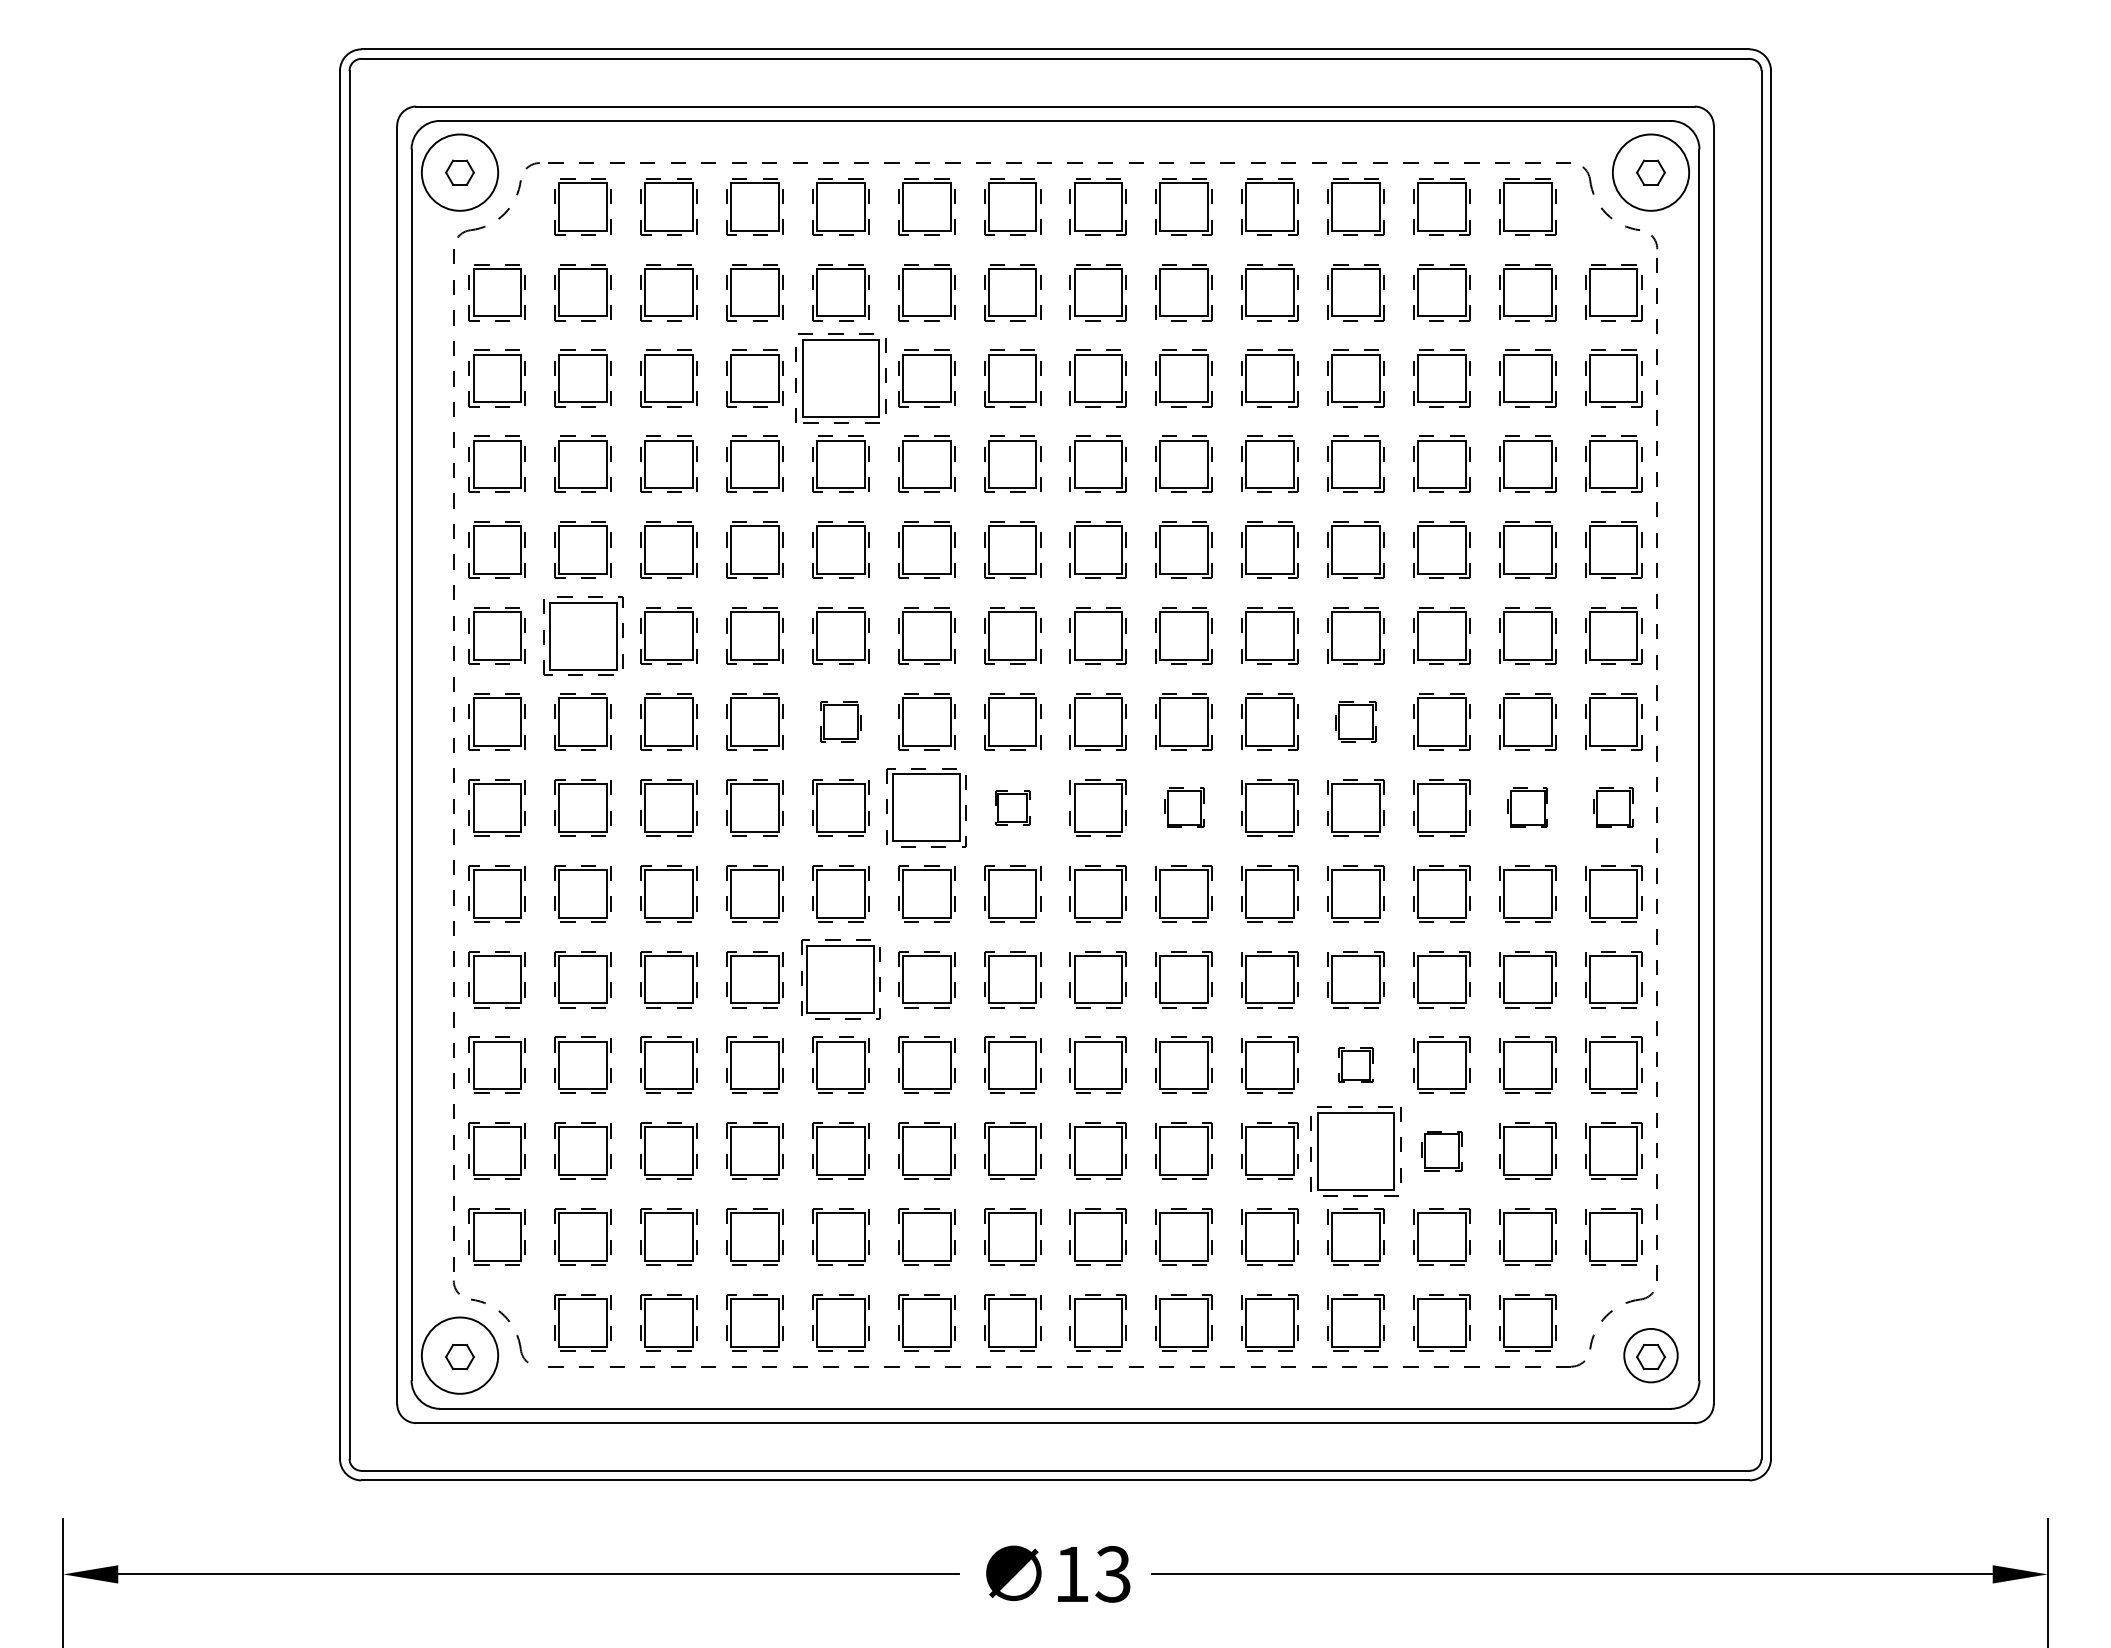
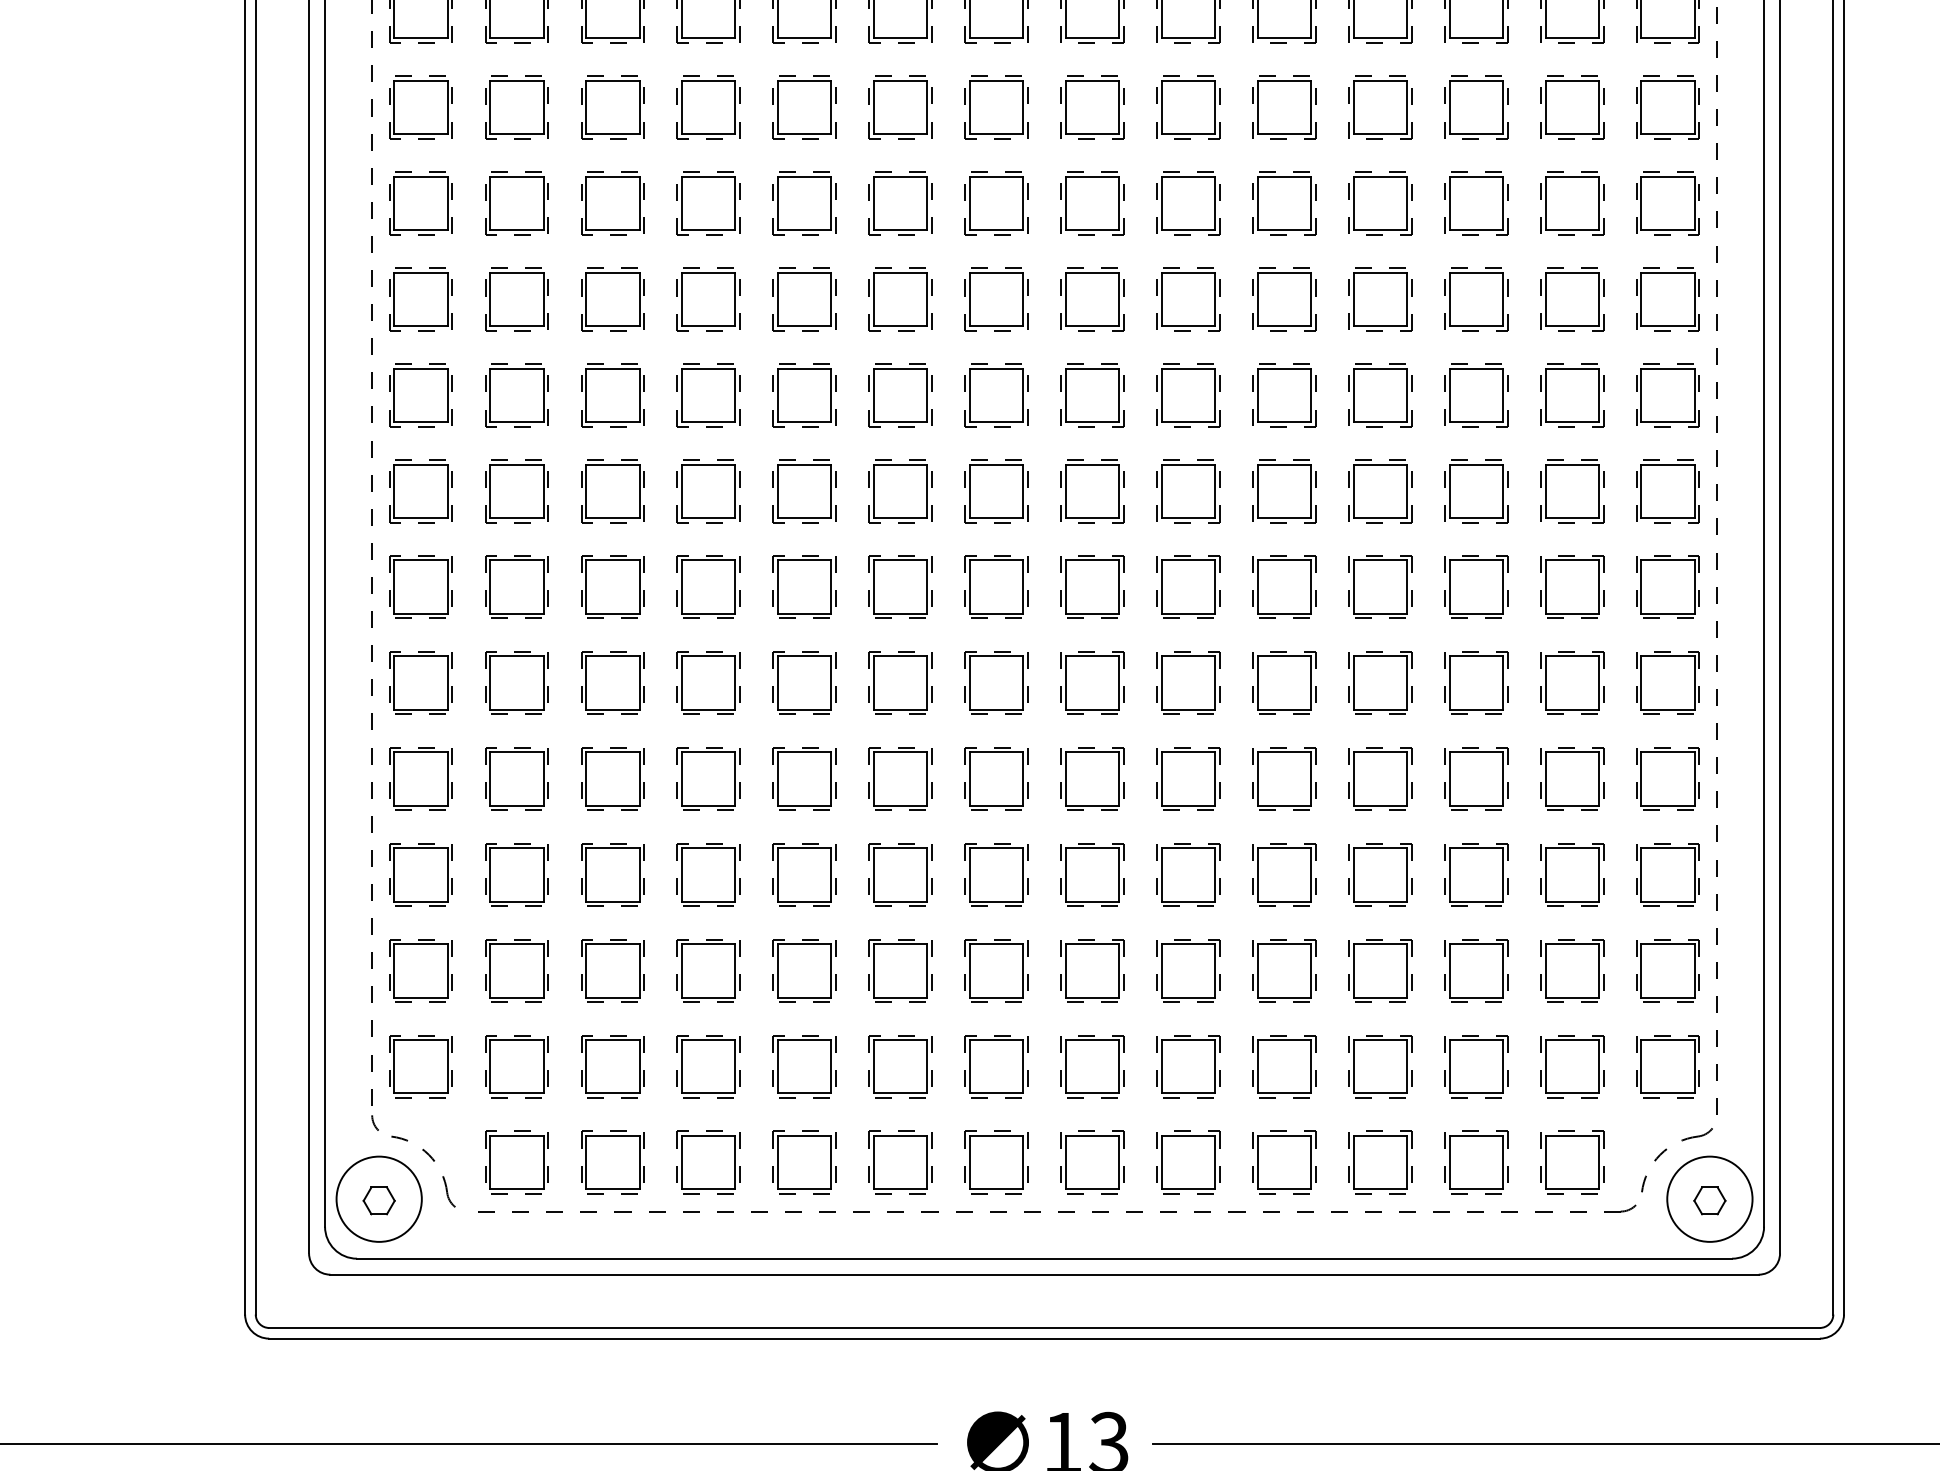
part: (840, 378) -> (804, 107), size x0.62
part: (582, 635) -> (516, 394), size x0.71
part: (840, 721) -> (804, 490), size x1.43
part: (1355, 721) -> (1379, 490), size x1.43
part: (926, 807) -> (900, 586), size x0.71
part: (1012, 807) -> (996, 586), size x1.67
part: (1183, 807) -> (1187, 586), size x1.43
part: (1527, 807) -> (1571, 586), size x1.43
part: (1613, 807) -> (1667, 586), size x1.43
part: (840, 979) -> (804, 778), size x0.71
part: (1355, 1064) -> (1379, 873), size x1.67
part: (1355, 1150) -> (1379, 970), size x0.62
part: (1441, 1150) -> (1475, 970), size x1.43
circle: (1650, 1355) -> (1709, 1199), size x1.43

